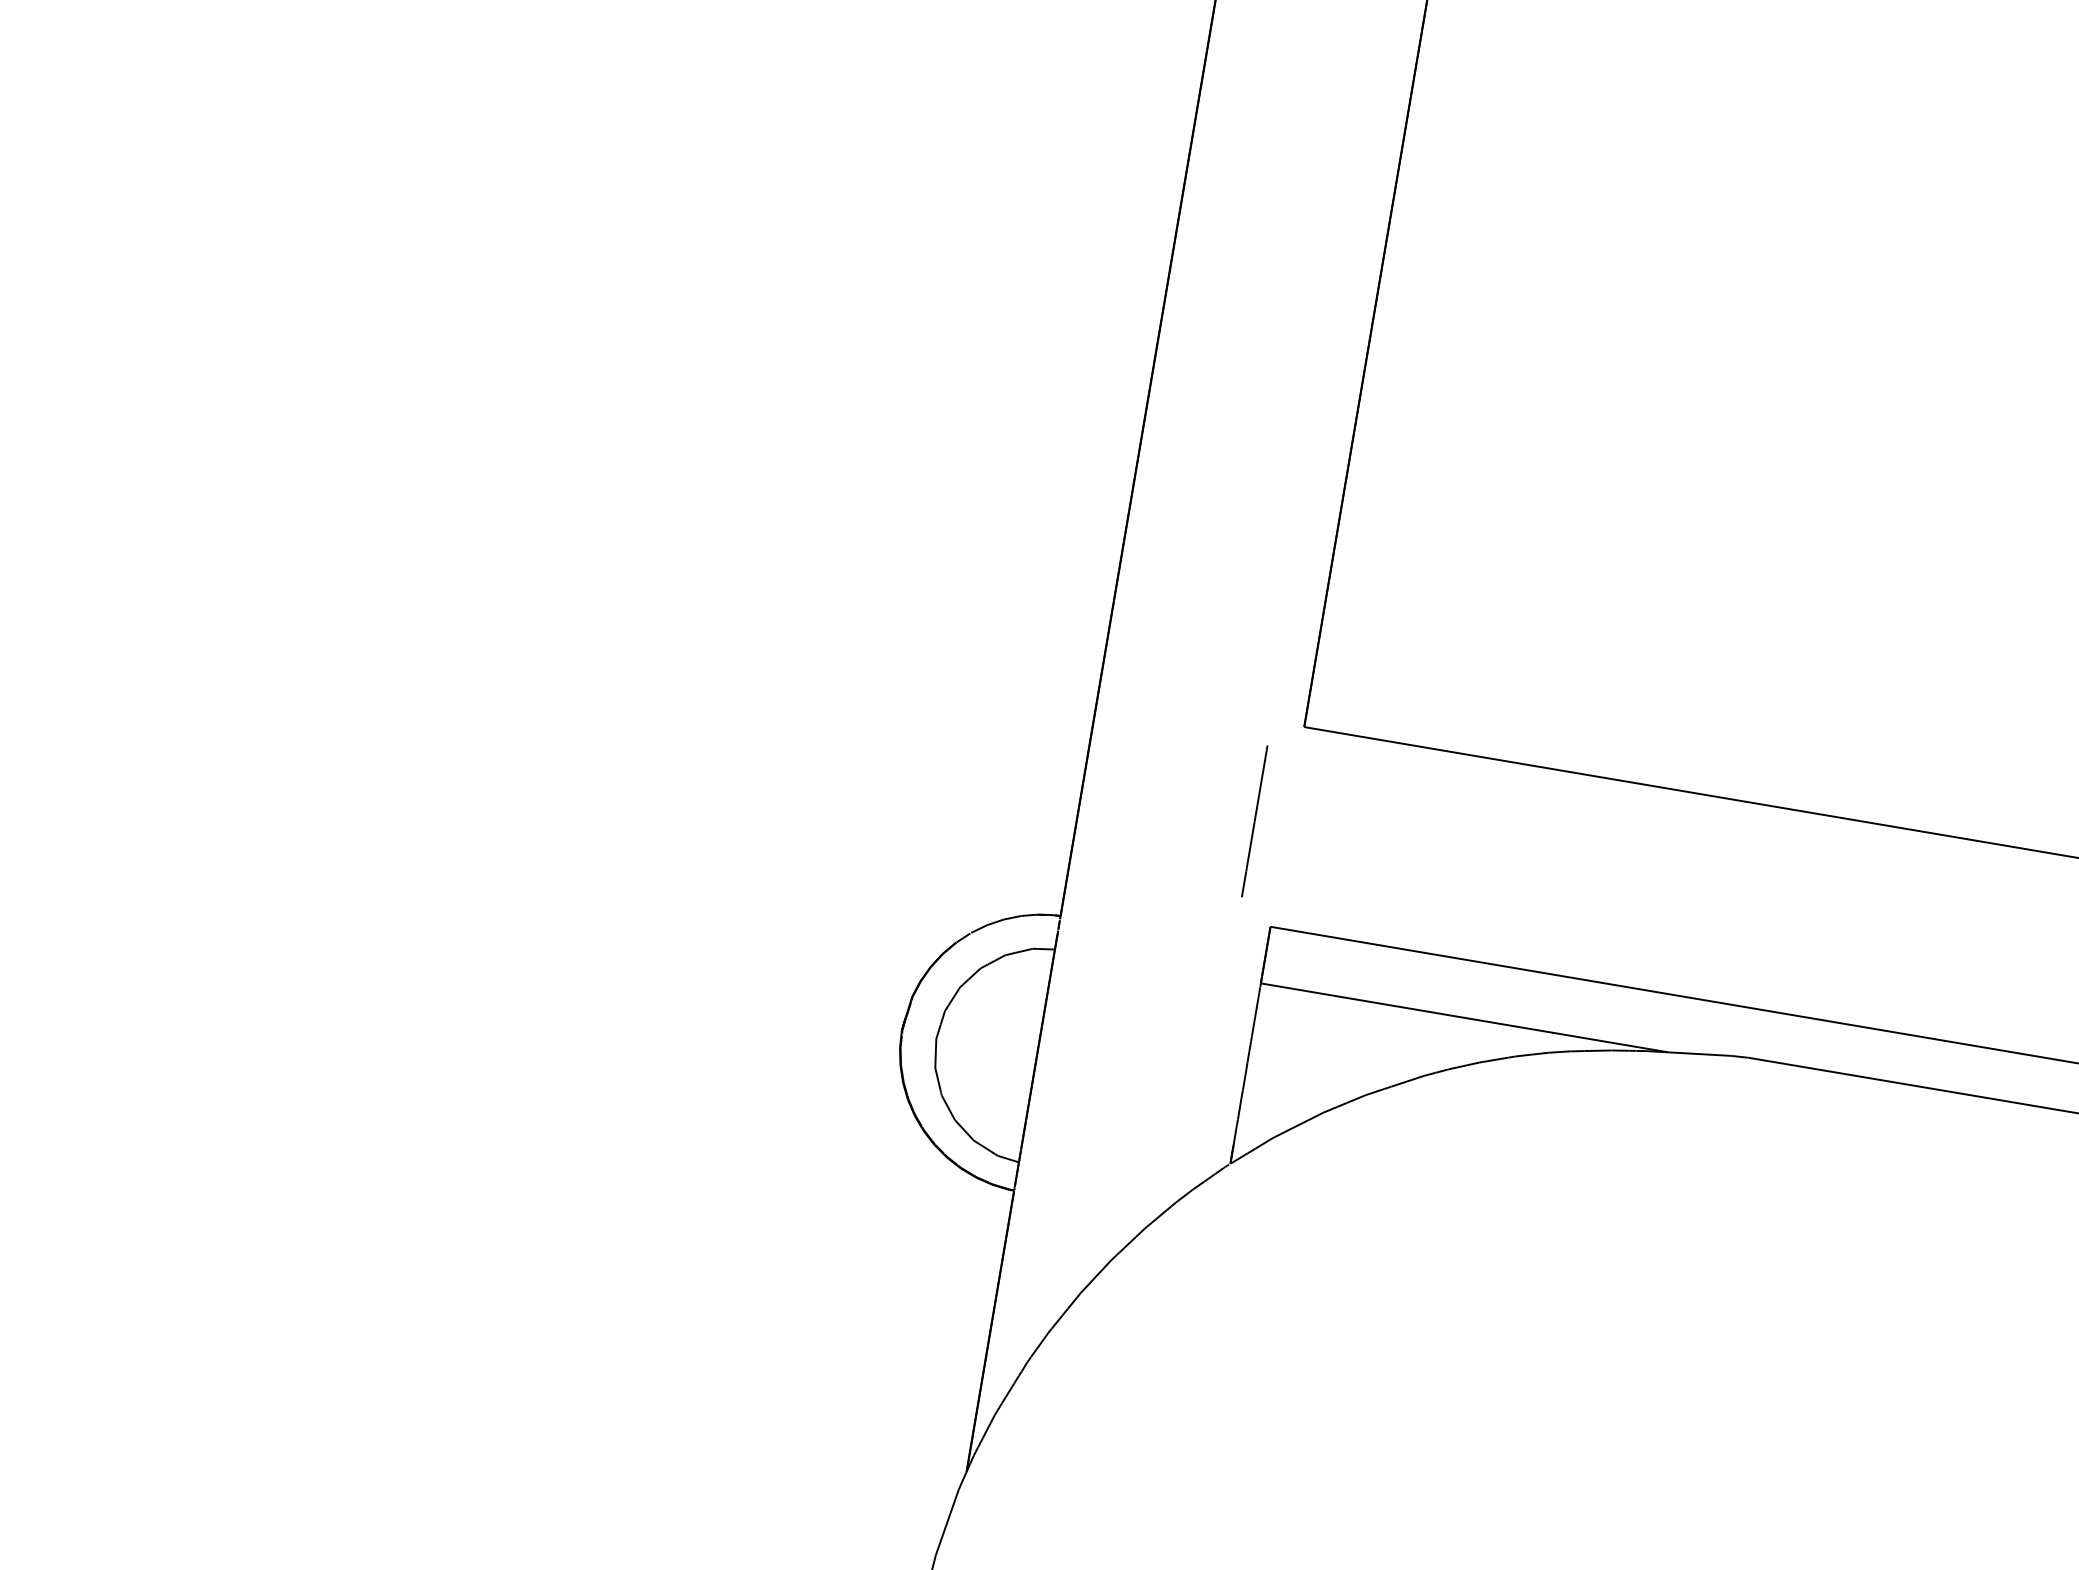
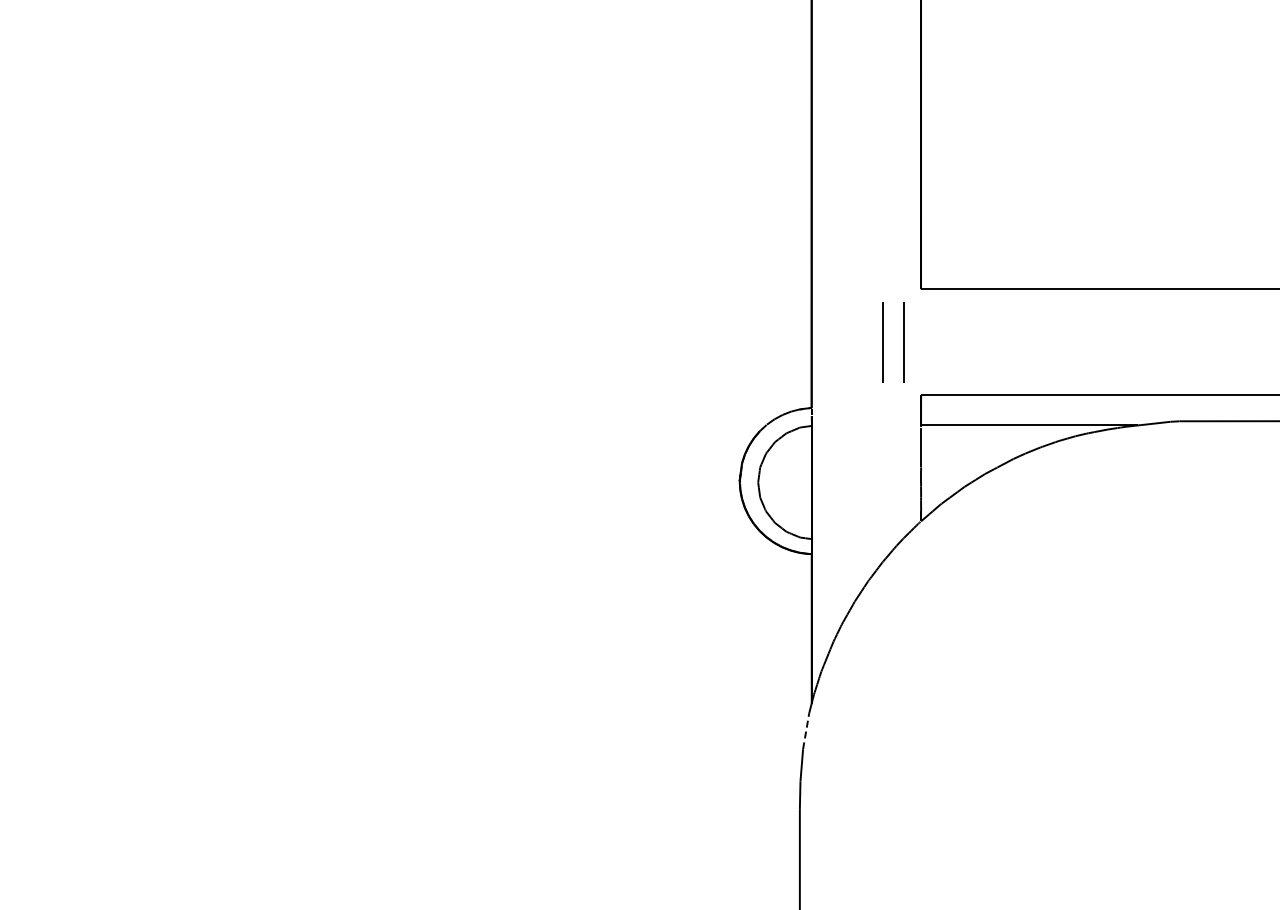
line: (1214, 815) -> (882, 342), added
line: (948, 1520) -> (806, 730), solid -> dashed

